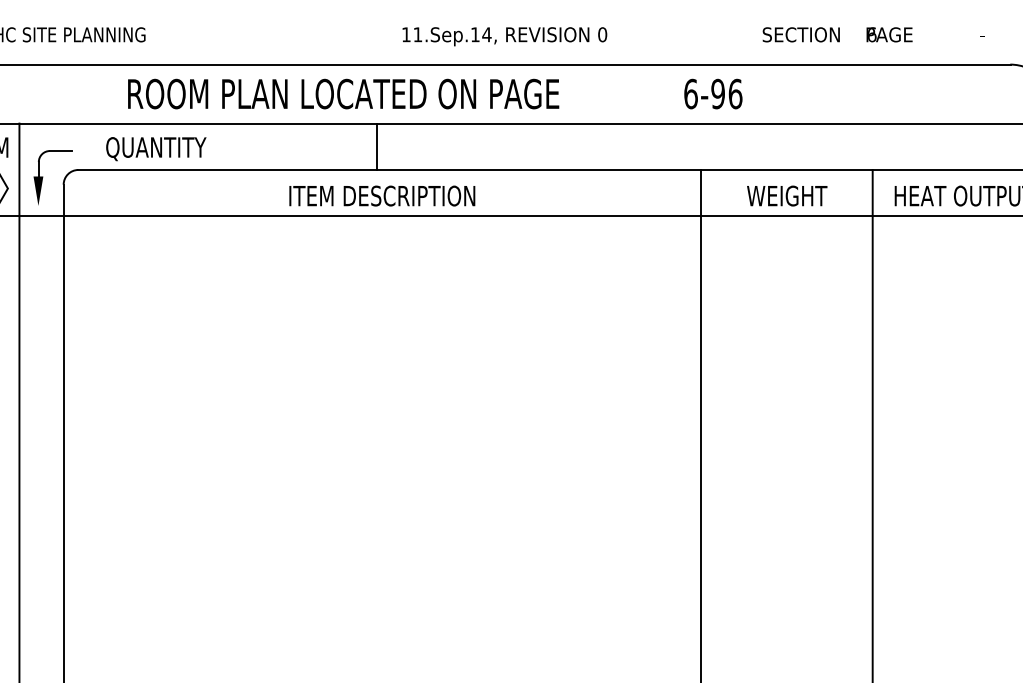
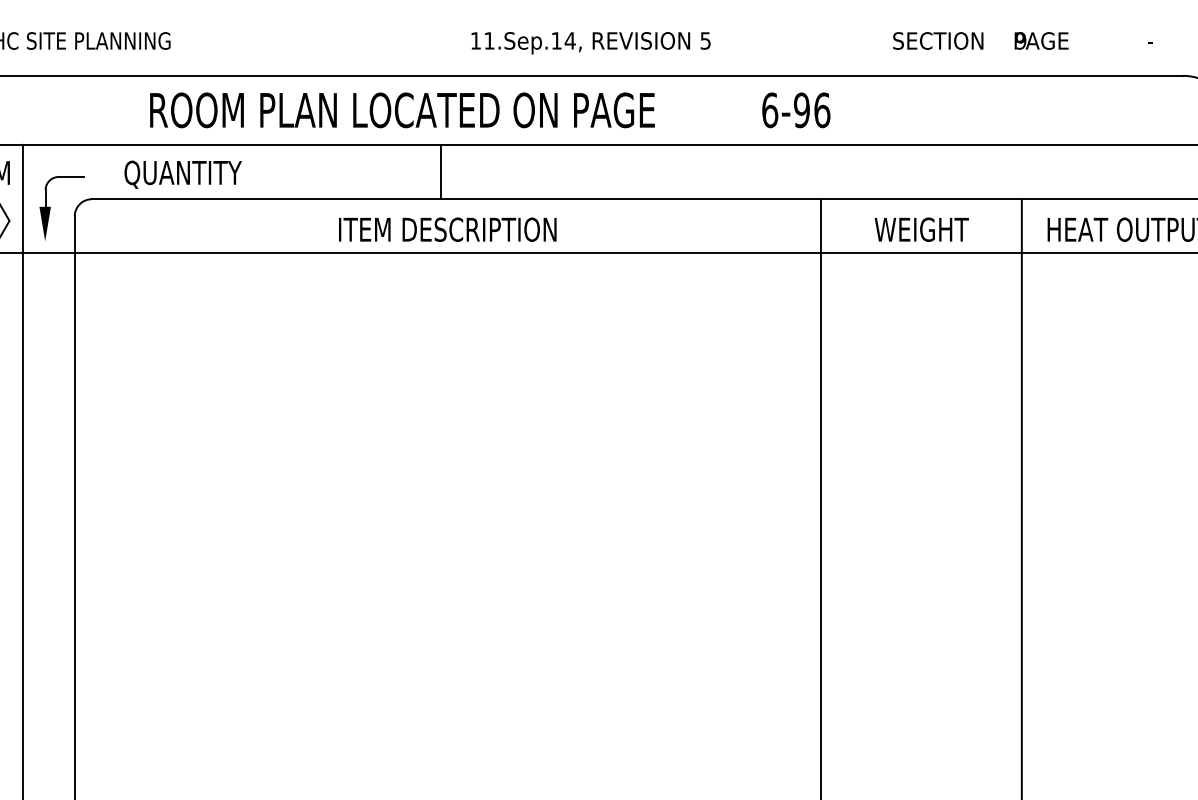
text: (602, 34) -> (705, 40), 0 -> 5
text: (872, 34) -> (1021, 40), 6 -> 9
text: (713, 94) -> (796, 110), moved

